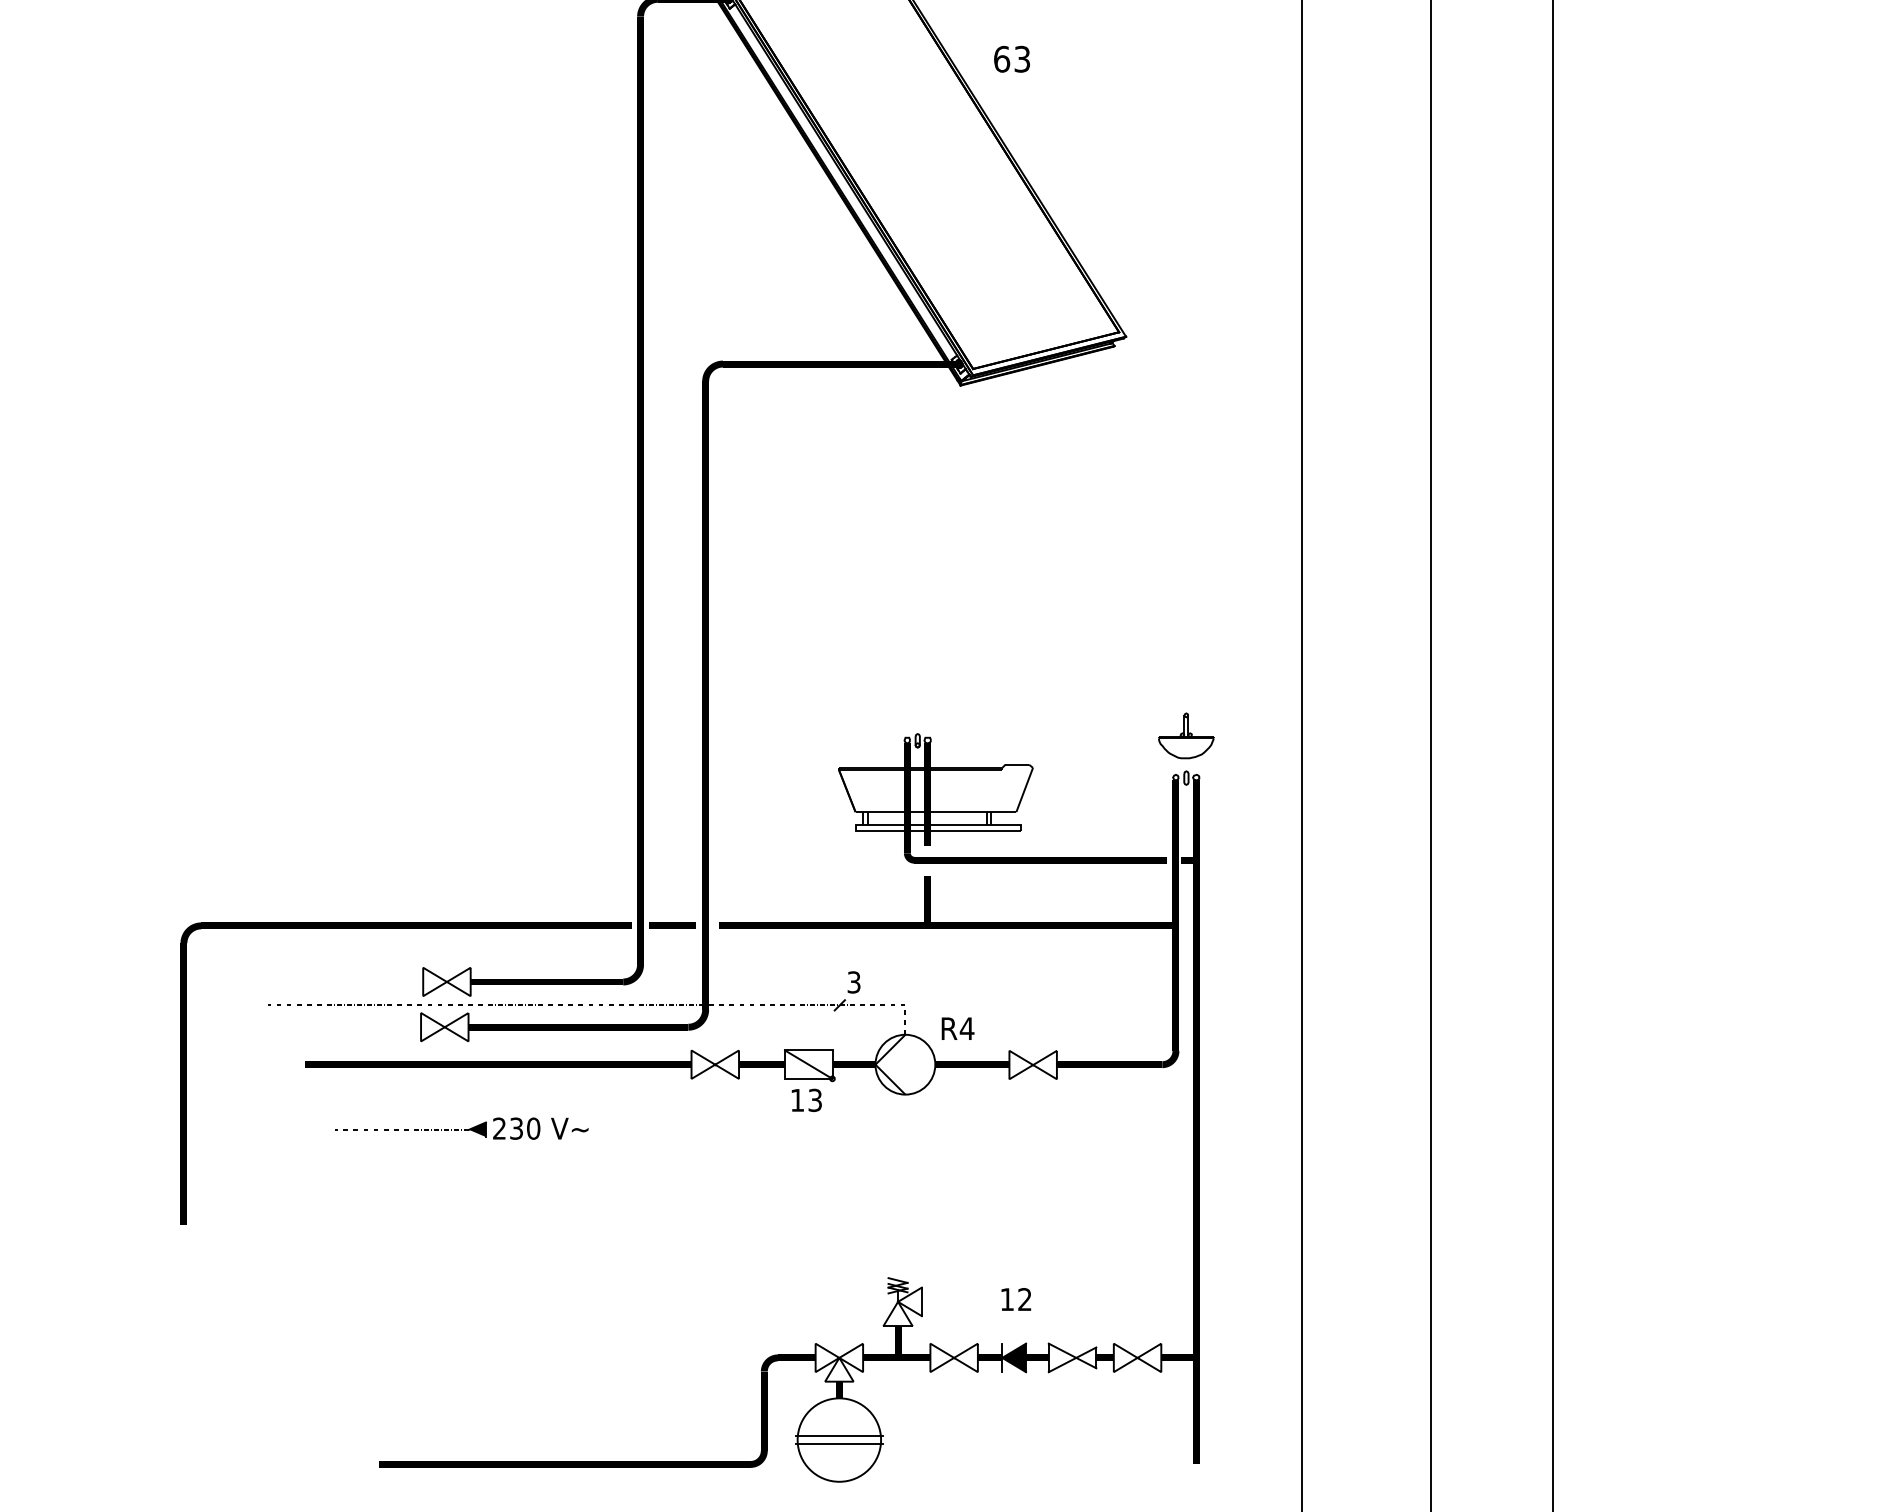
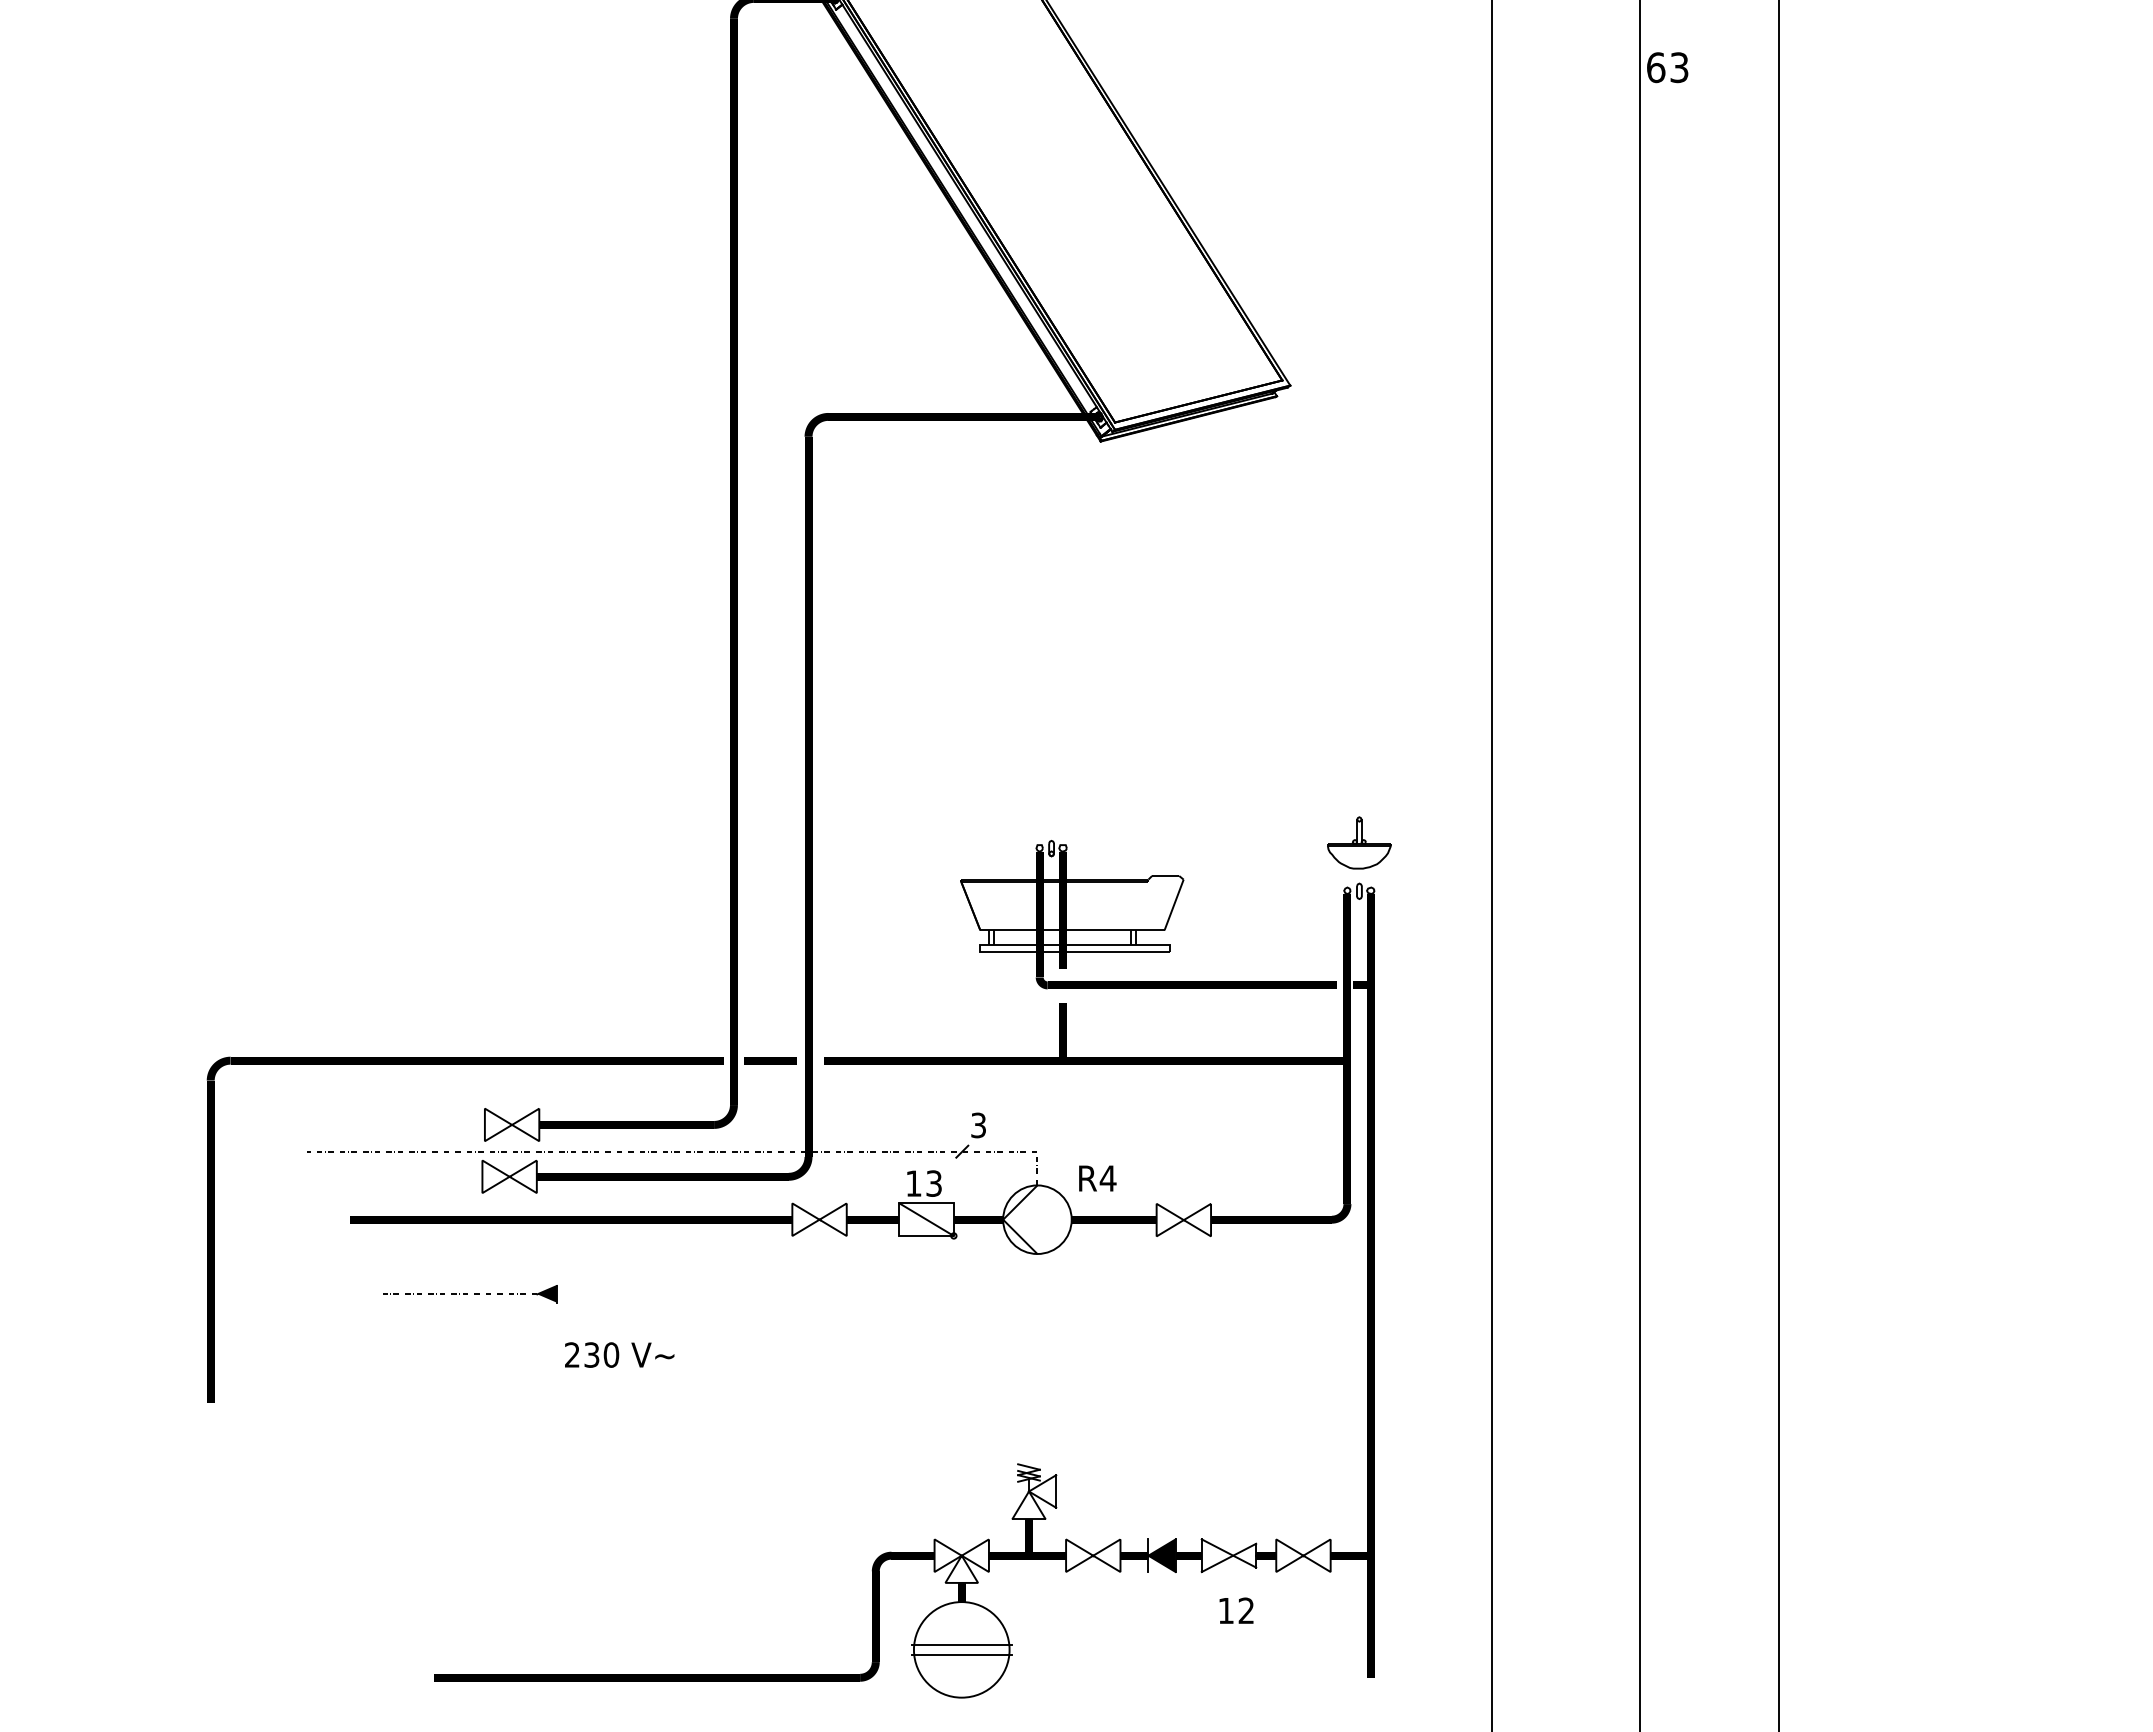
text: (1011, 59) -> (1667, 67), moved
text: (806, 1100) -> (924, 1183), moved
text: (540, 1128) -> (619, 1354), moved
text: (1016, 1299) -> (1236, 1610), moved

